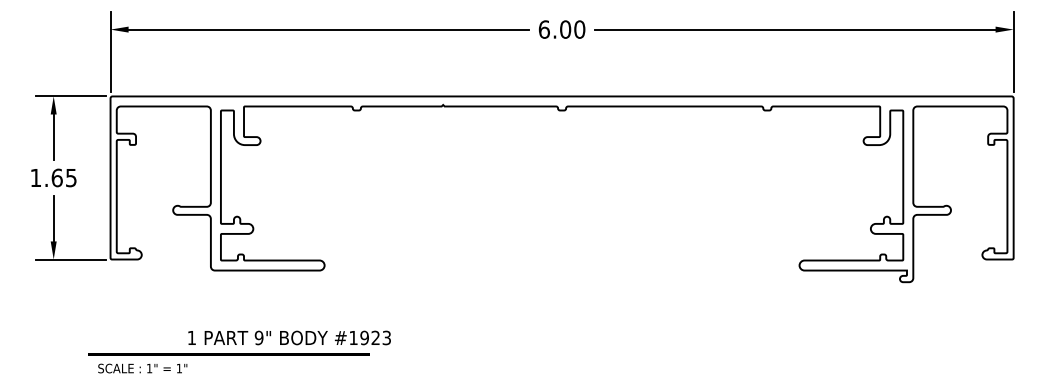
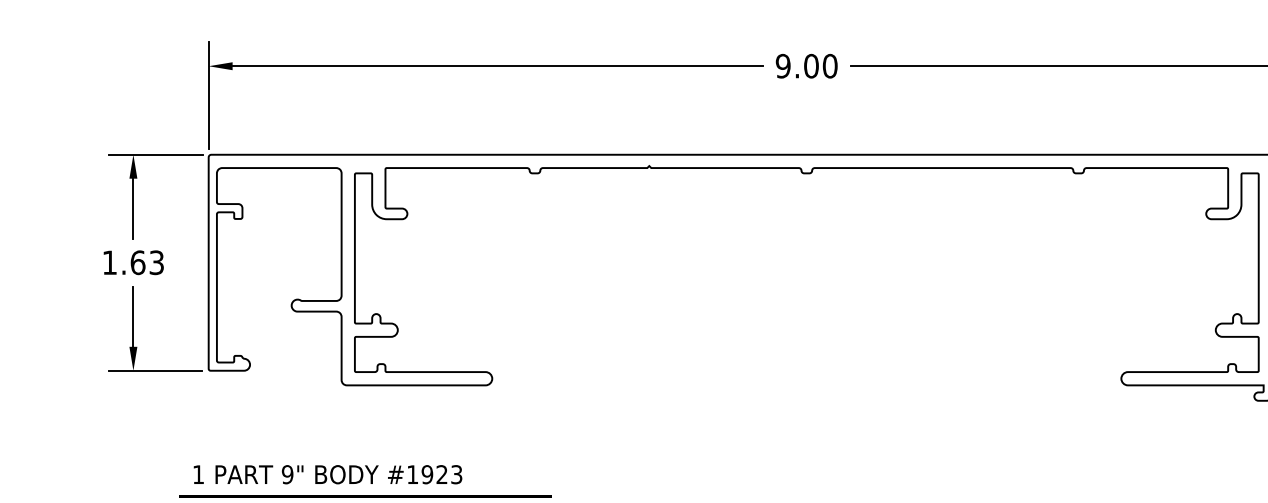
text: (543, 29) -> (782, 66), 6.00 -> 9.00
text: (71, 177) -> (156, 262), 1.65 -> 1.63
text: (289, 337) -> (327, 474), moved

